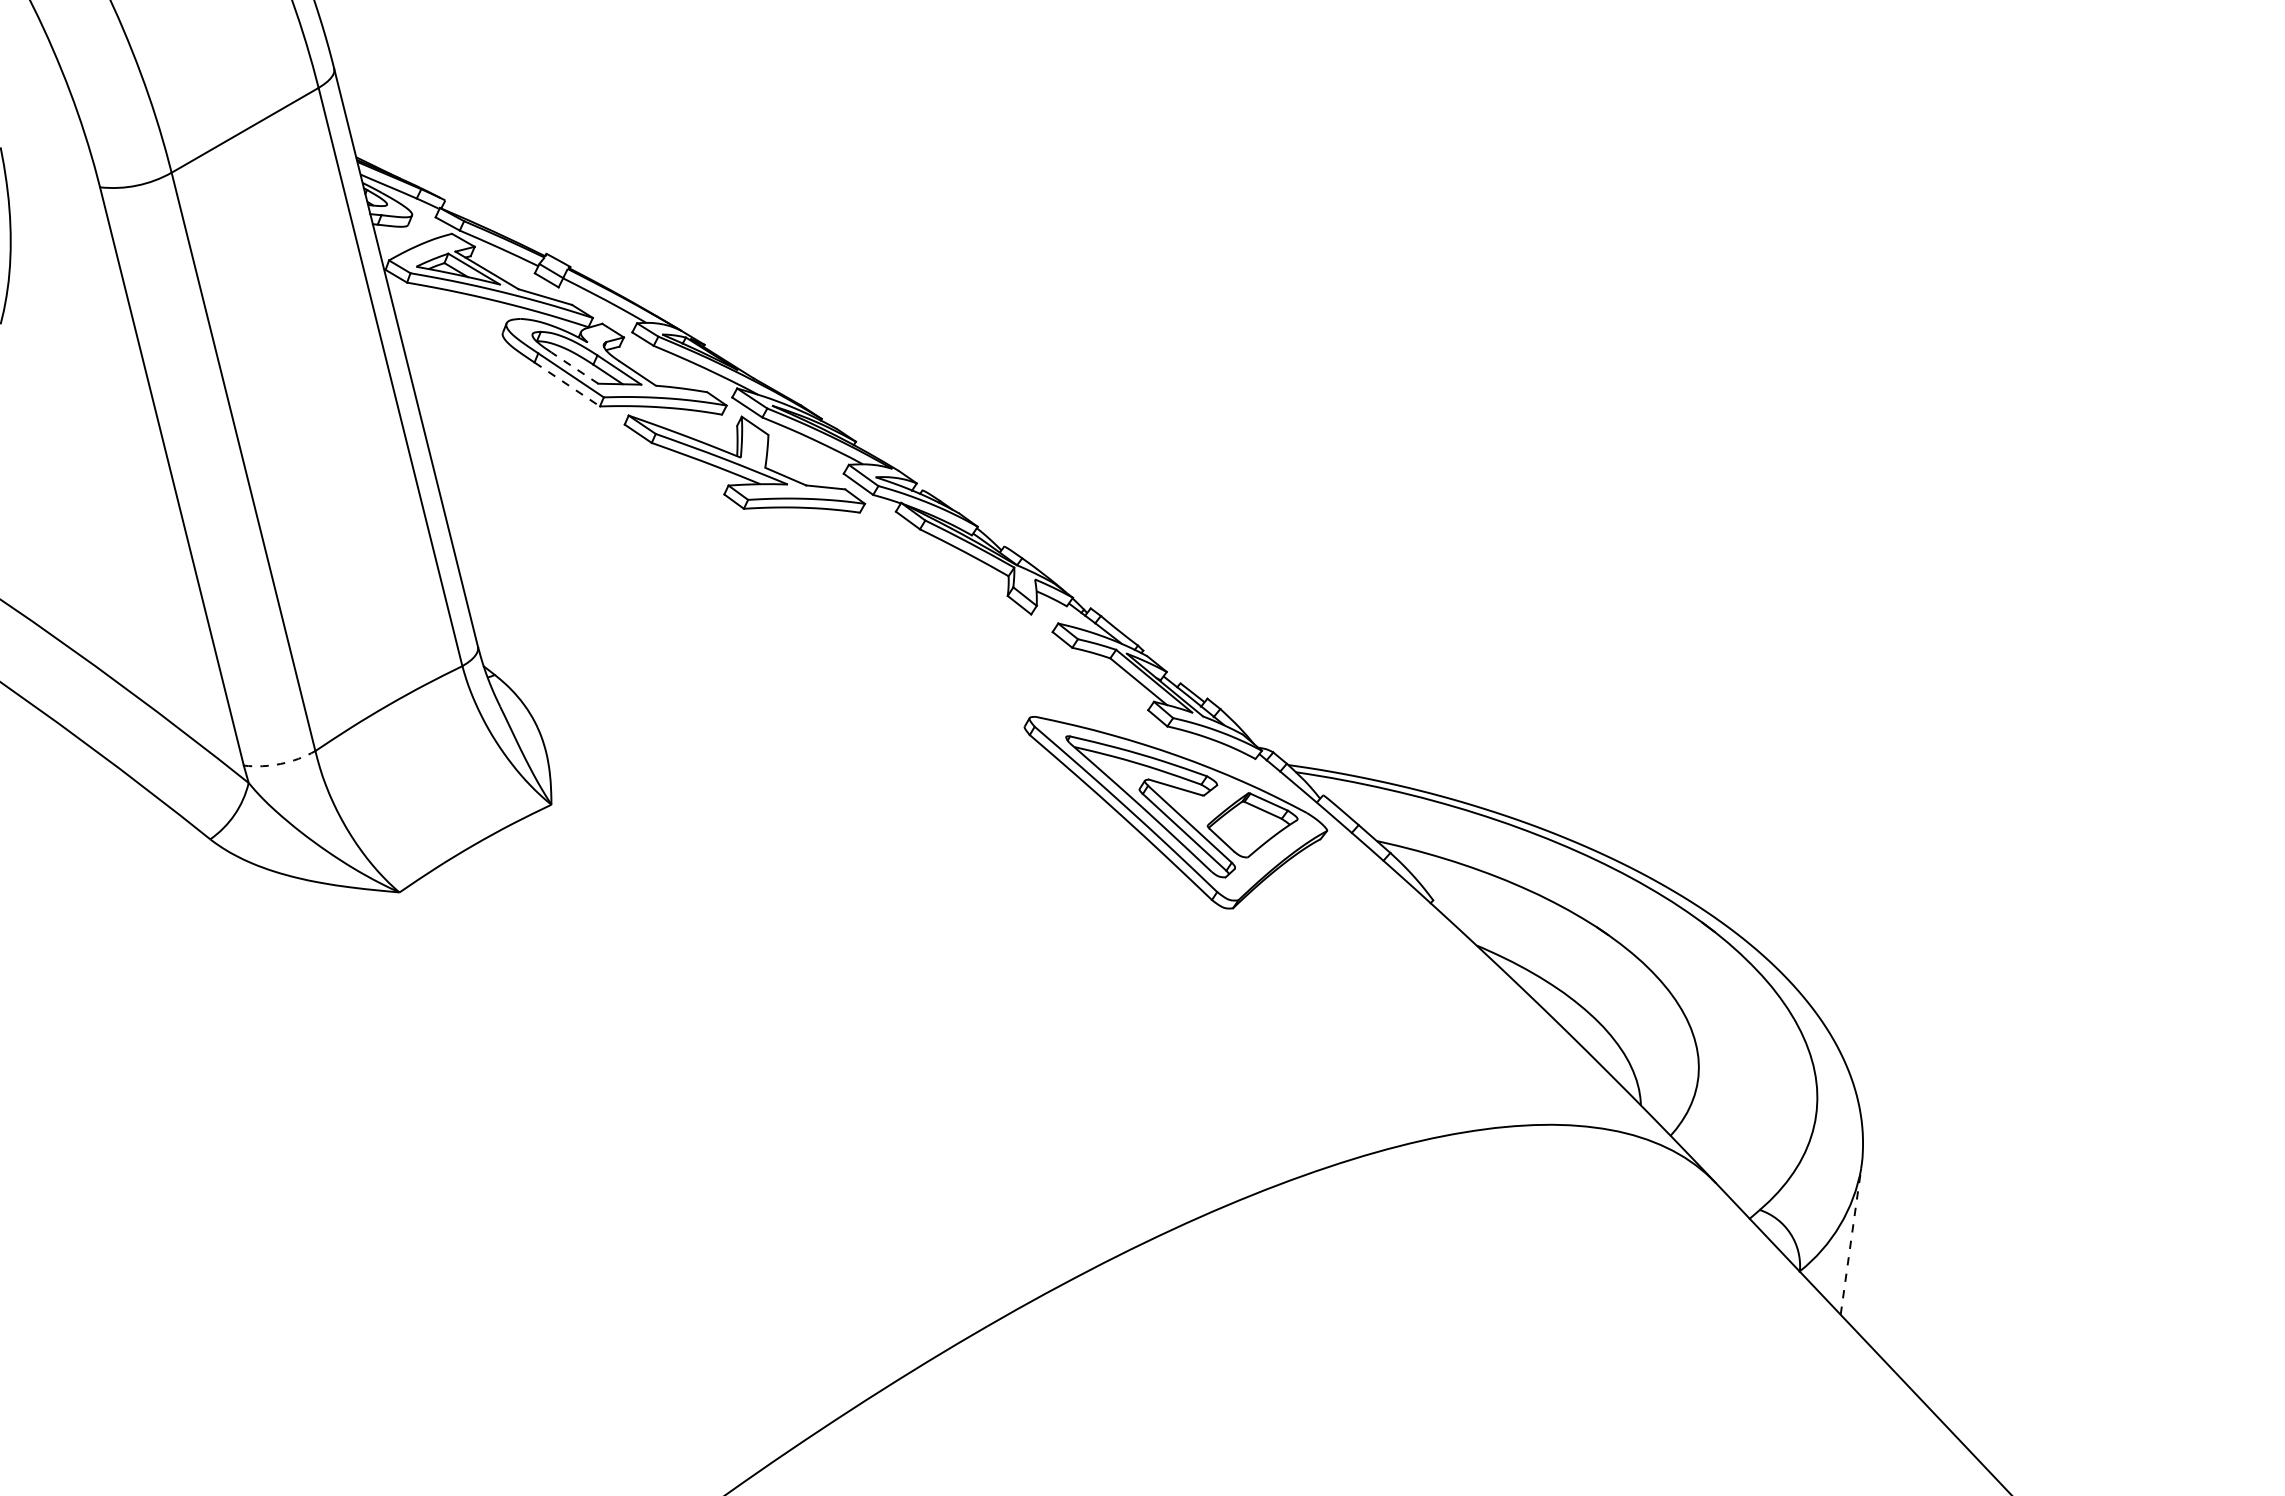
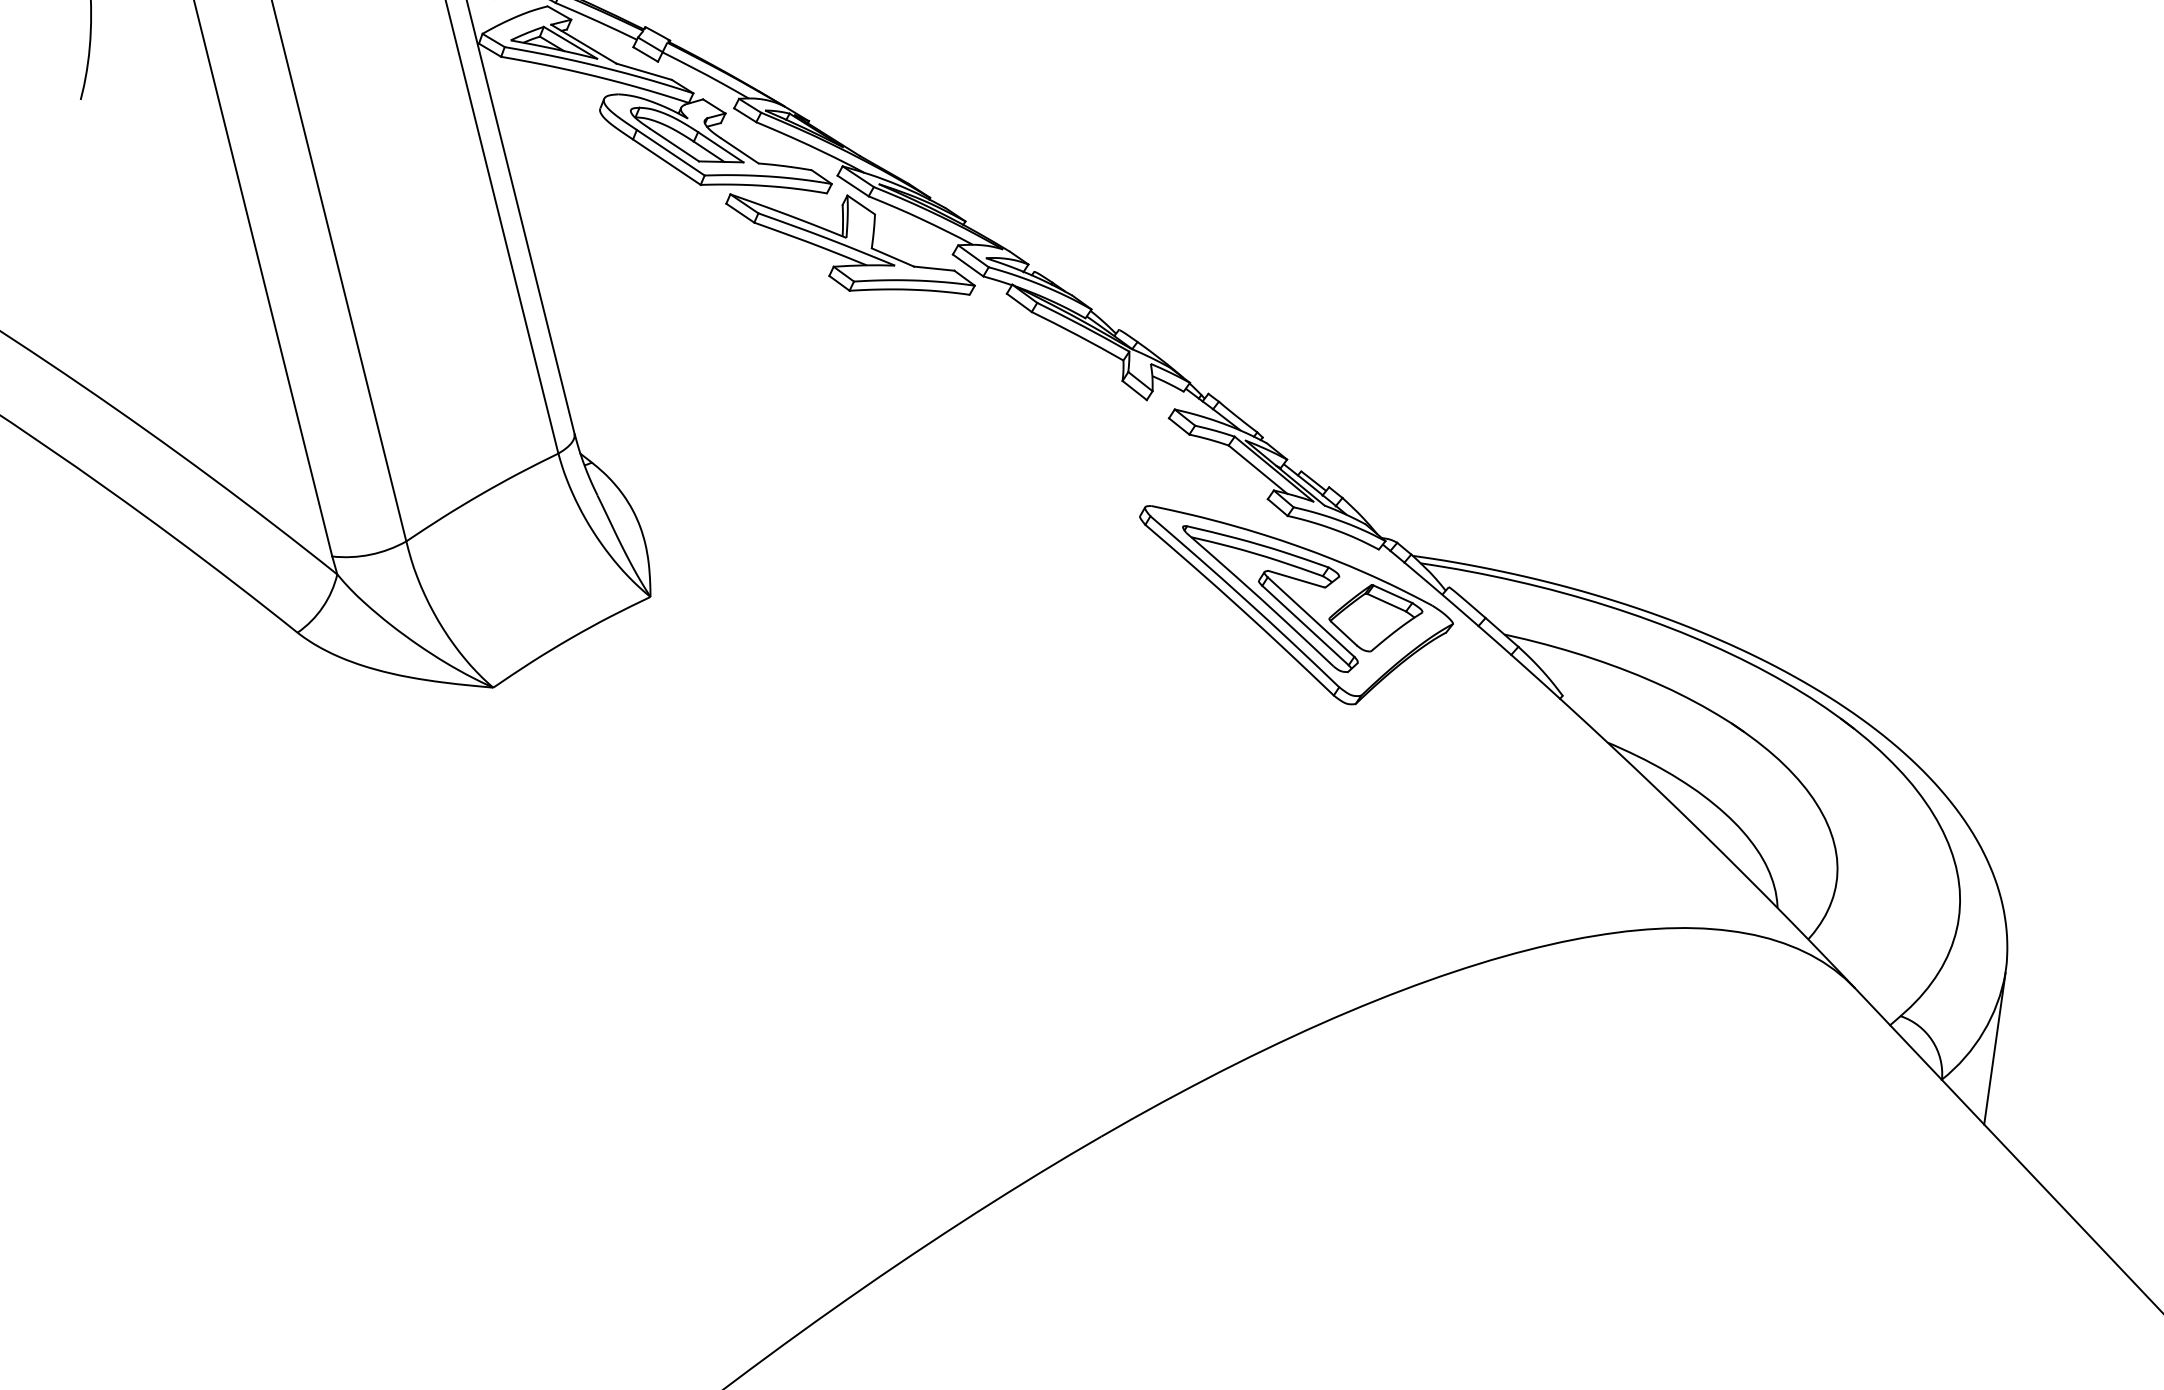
line: (574, 367) -> (674, 144), dashed -> solid
line: (567, 384) -> (667, 162), dashed -> solid
arc: (280, 763) -> (370, 554), dashed -> solid
line: (1851, 1241) -> (1995, 1048), dashed -> solid

